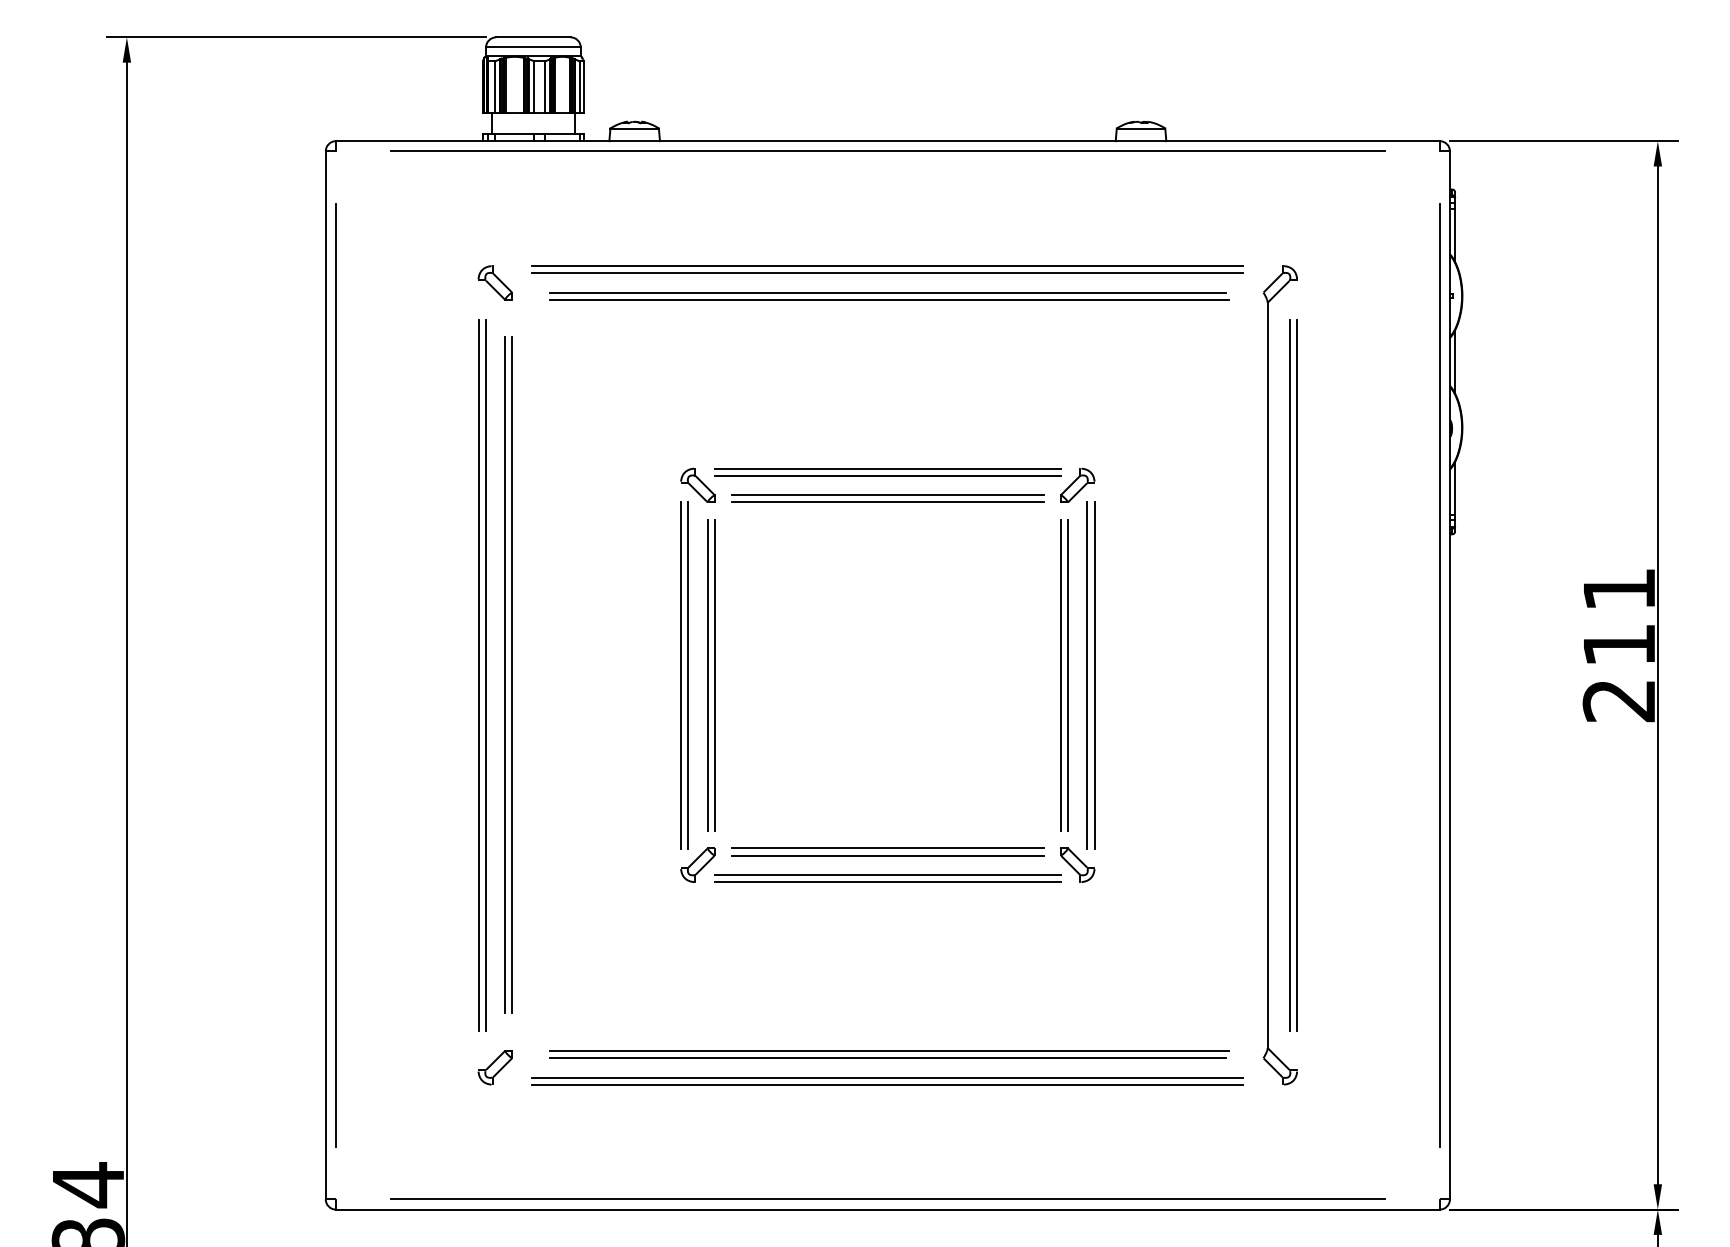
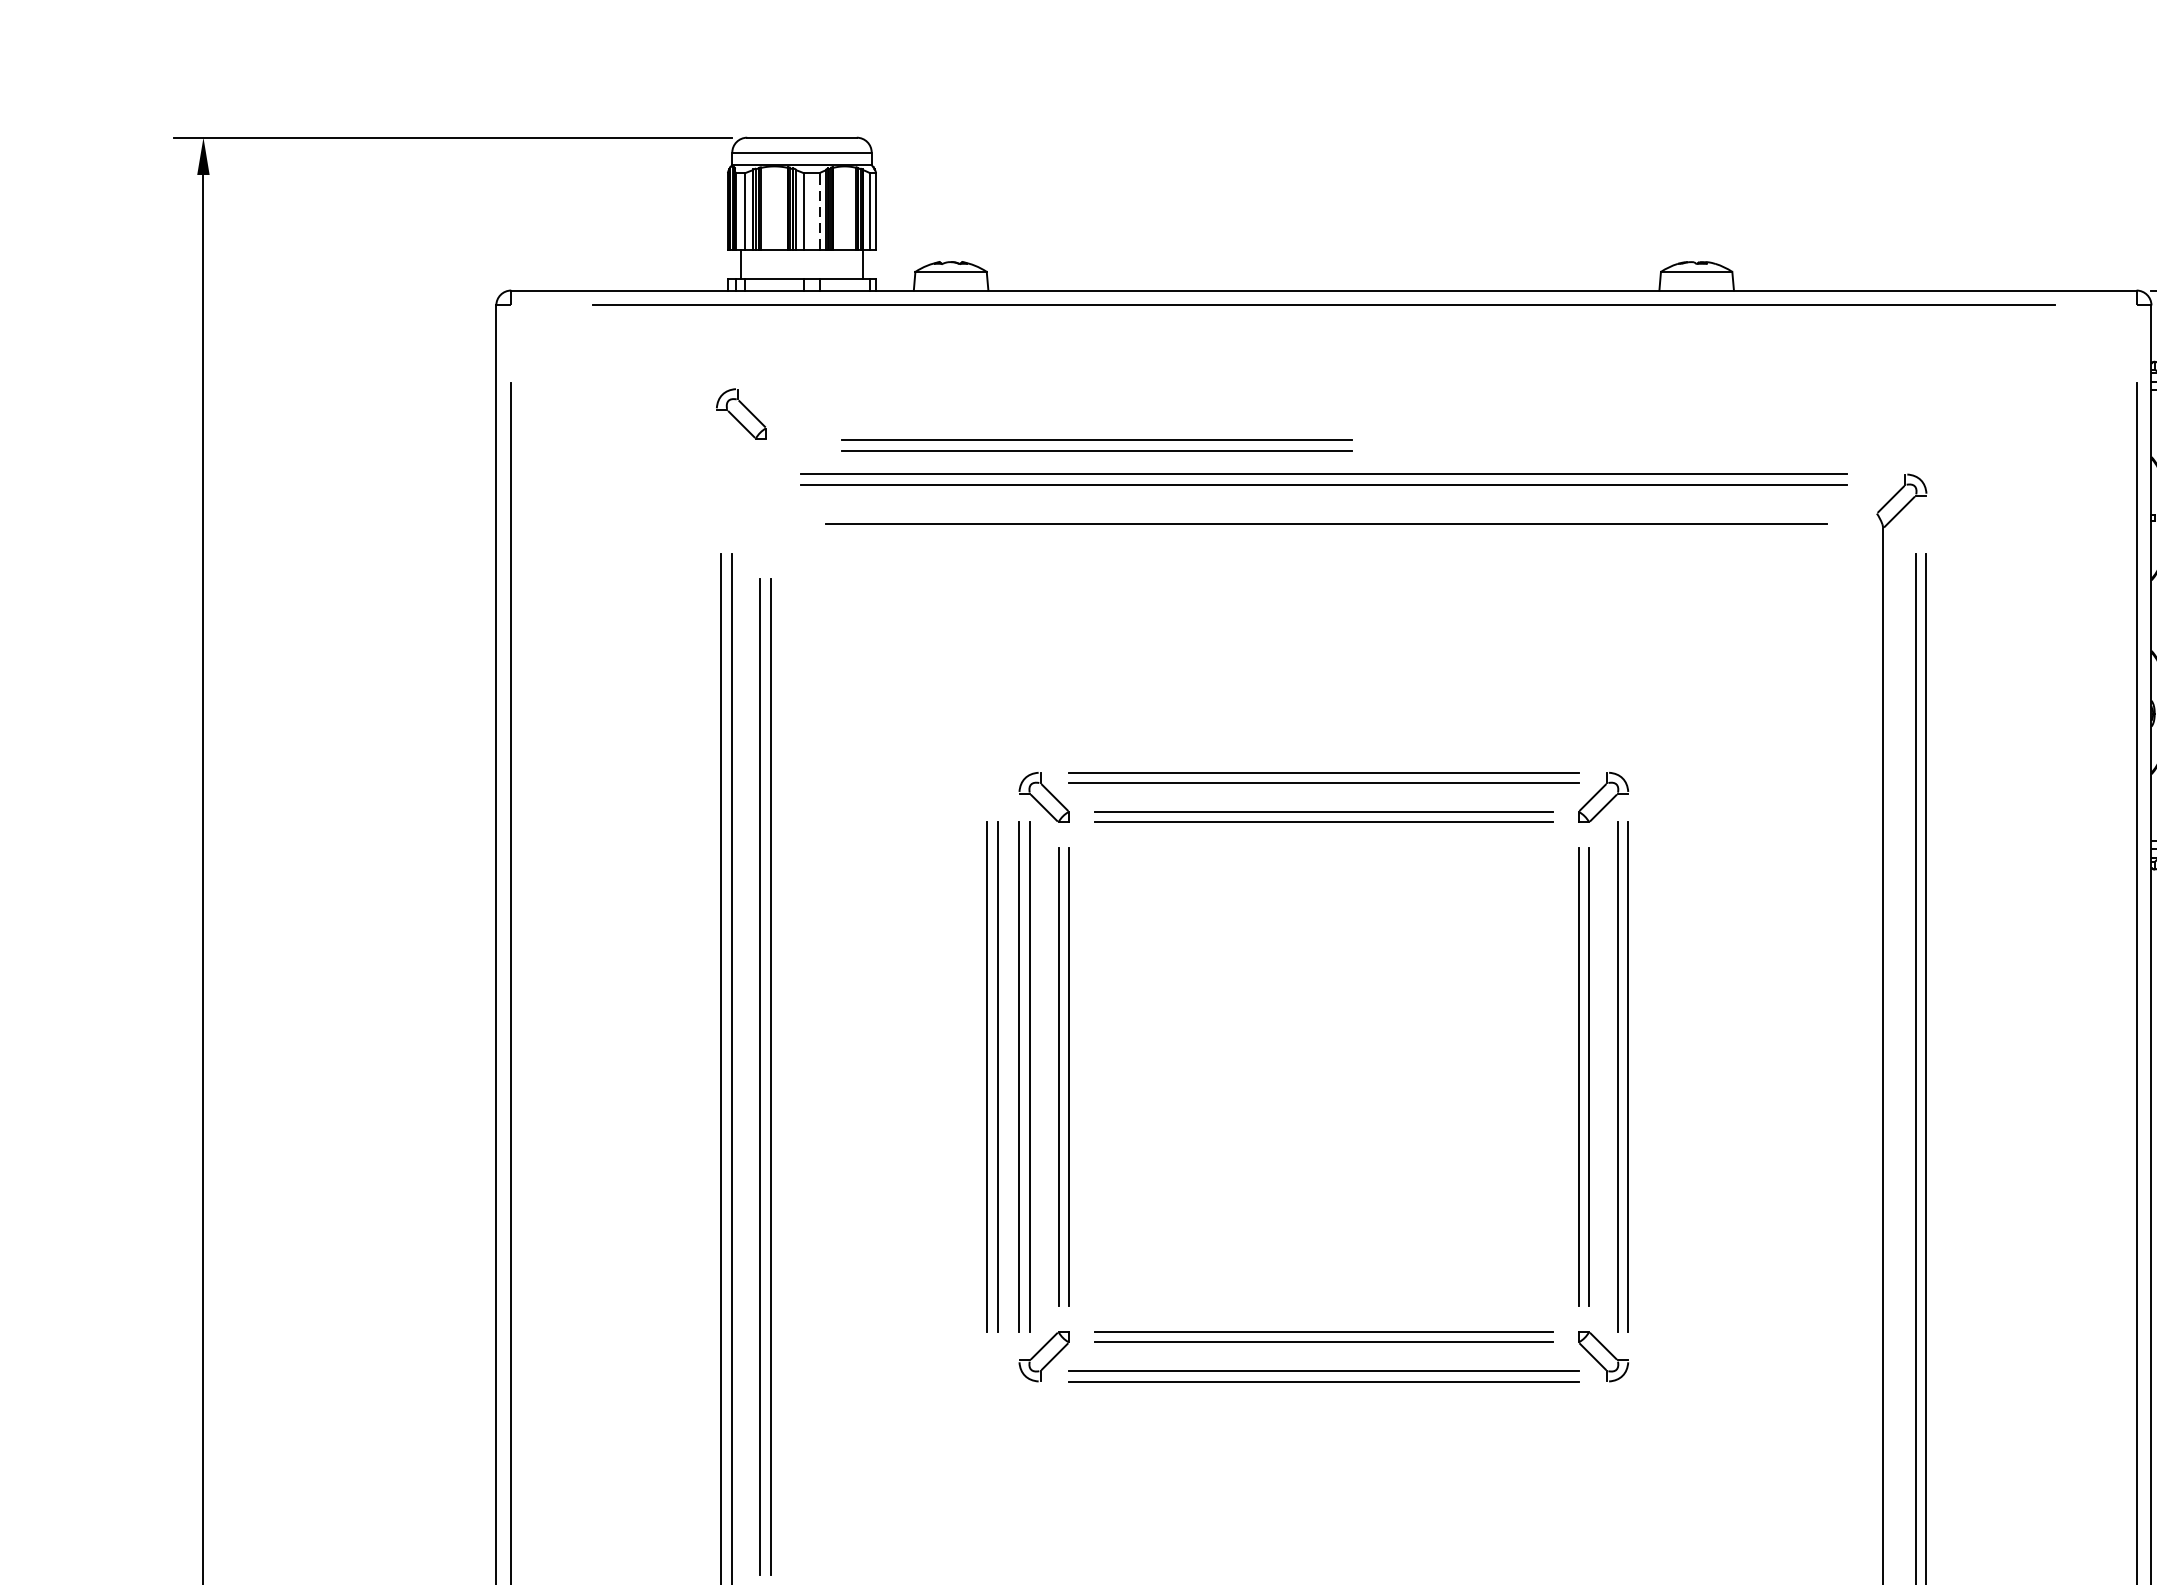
line: (545, 87) -> (819, 211), solid -> dashed
part: (733, 246) -> (1096, 445), added
part: (494, 282) -> (740, 413), moved
line: (887, 292) -> (1323, 513), removed
part: (662, 675) -> (992, 1077), added

